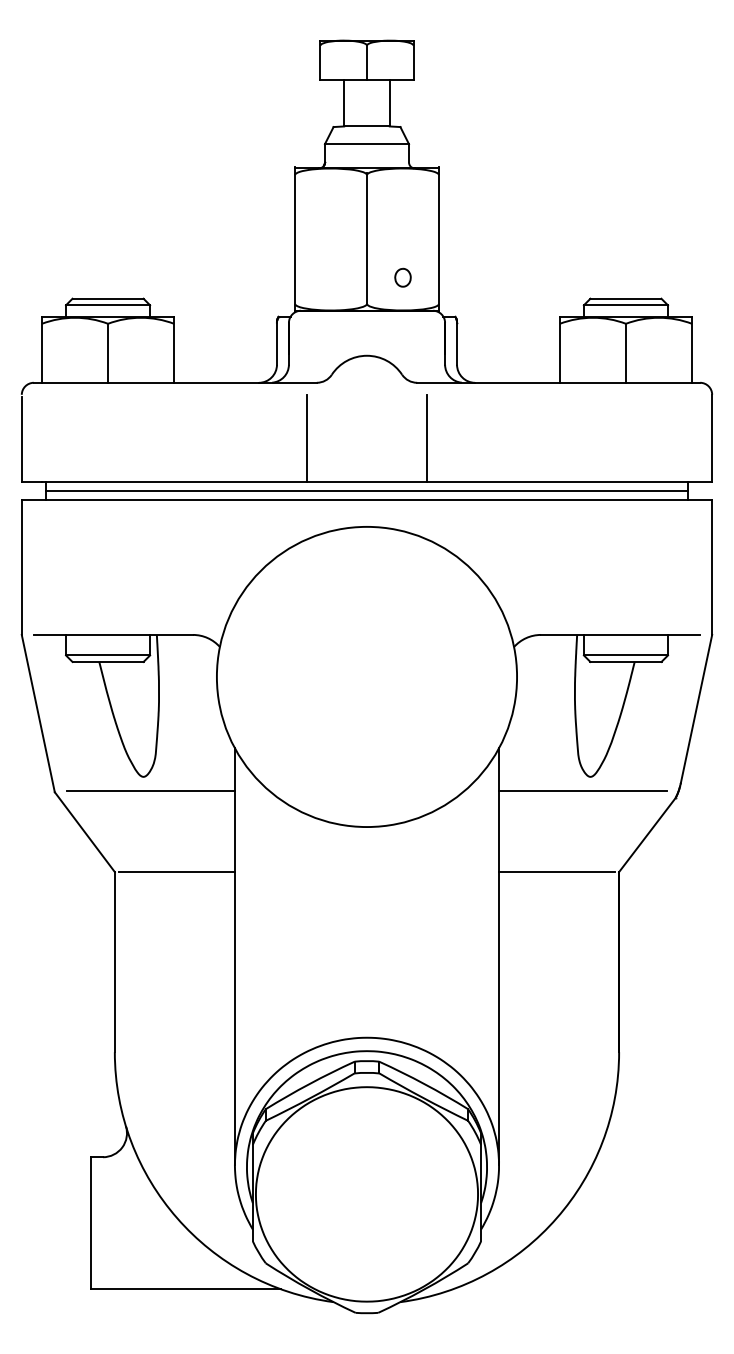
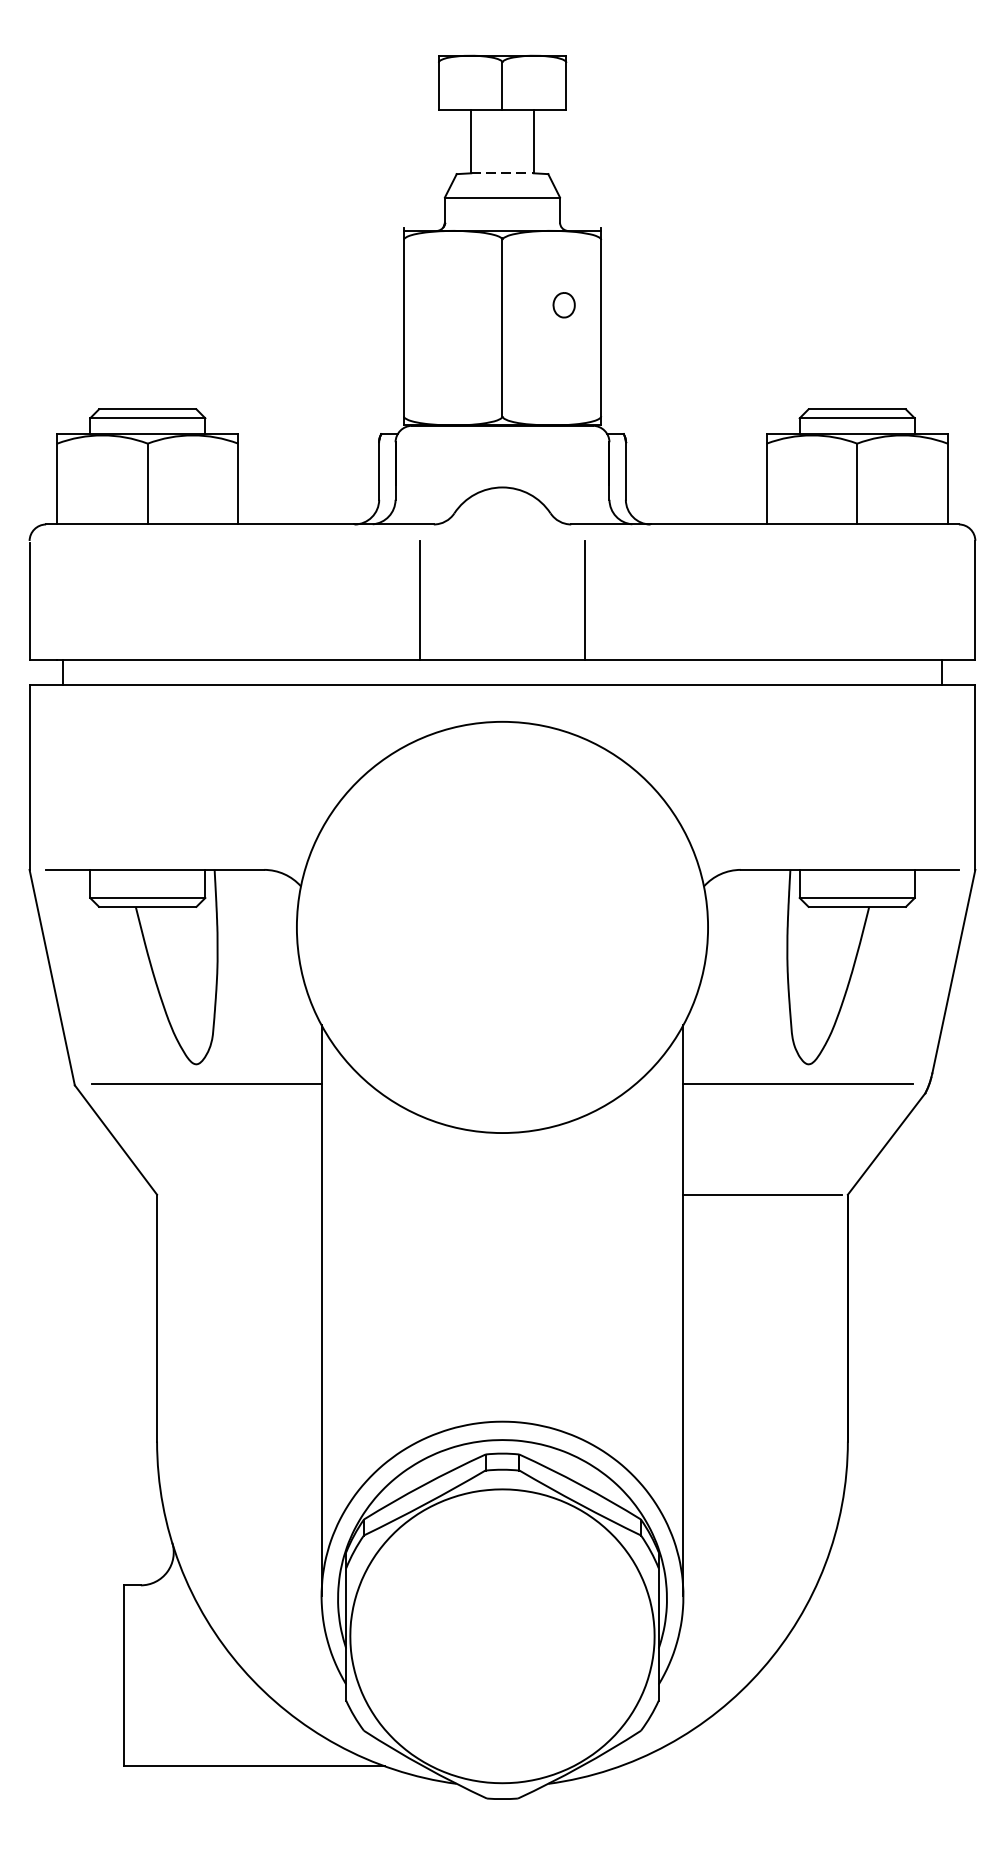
line: (366, 126) -> (501, 173), solid -> dashed
part: (402, 277) -> (563, 304), moved
line: (366, 490) -> (501, 672), removed
line: (176, 872) -> (241, 1195), removed

